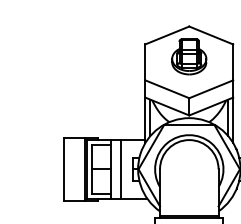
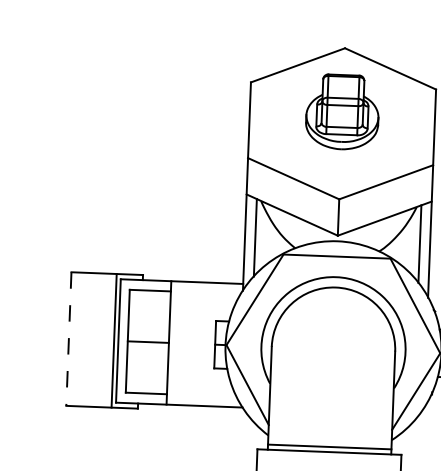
line: (63, 169) -> (68, 339), solid -> dashed
line: (120, 169) -> (188, 343), removed

